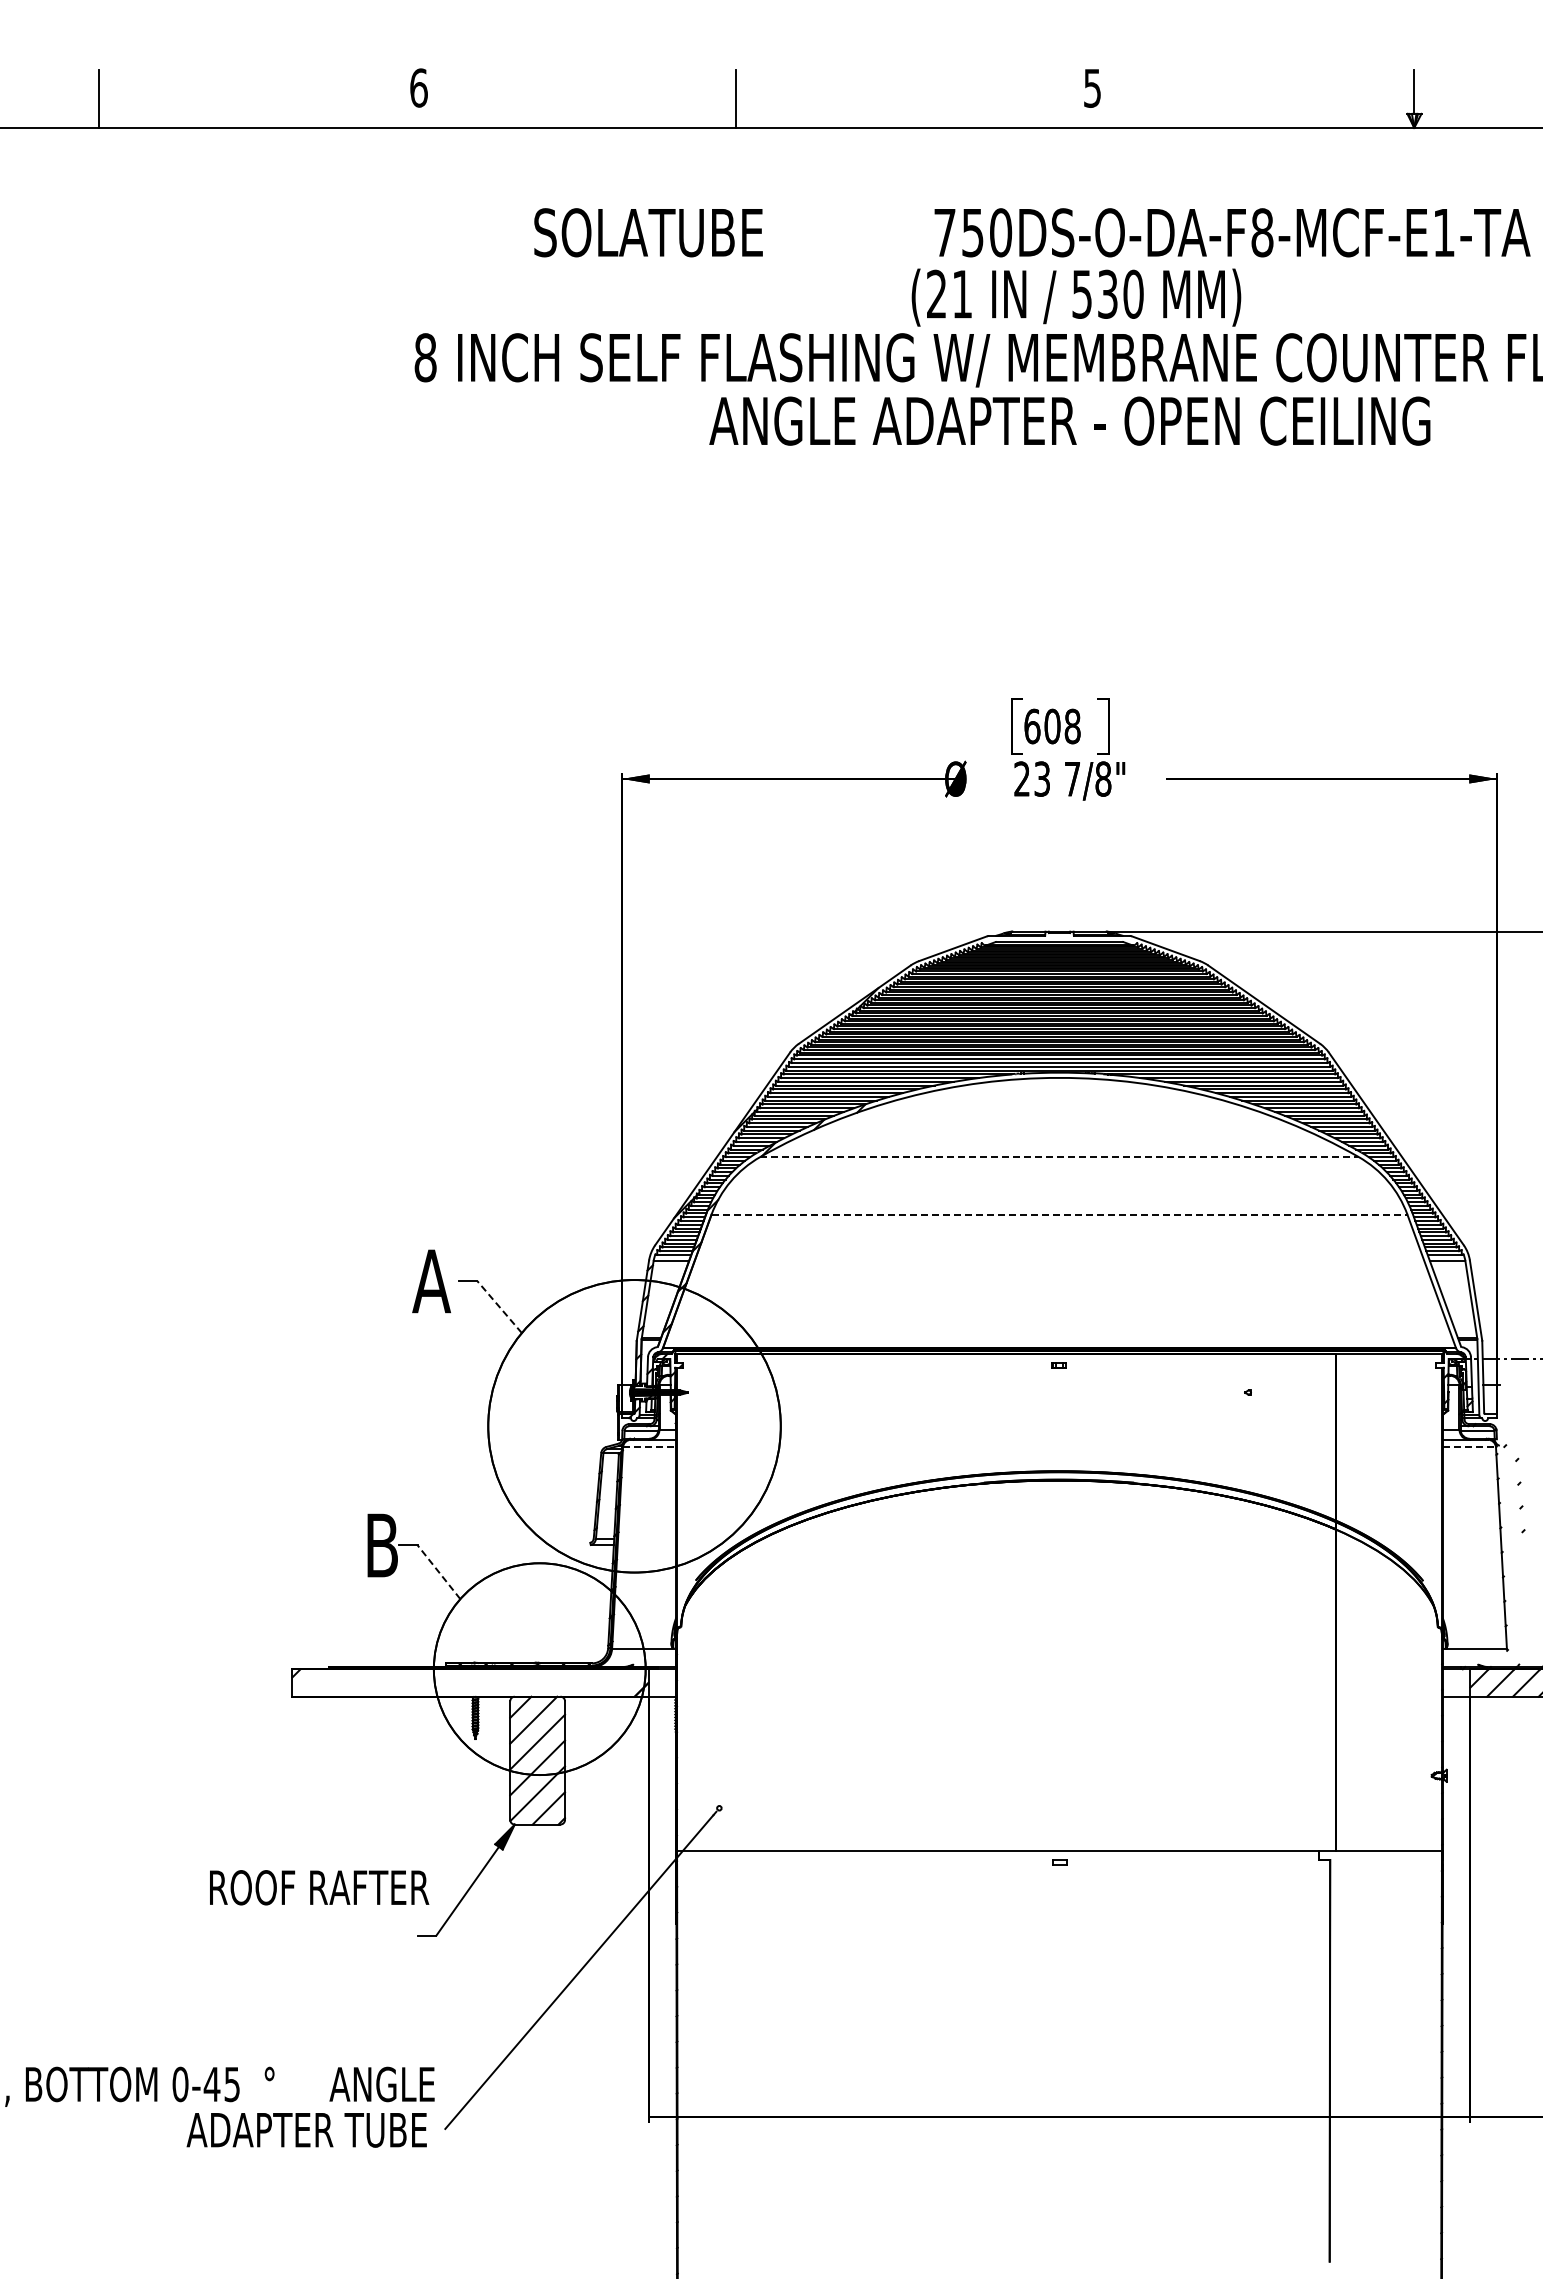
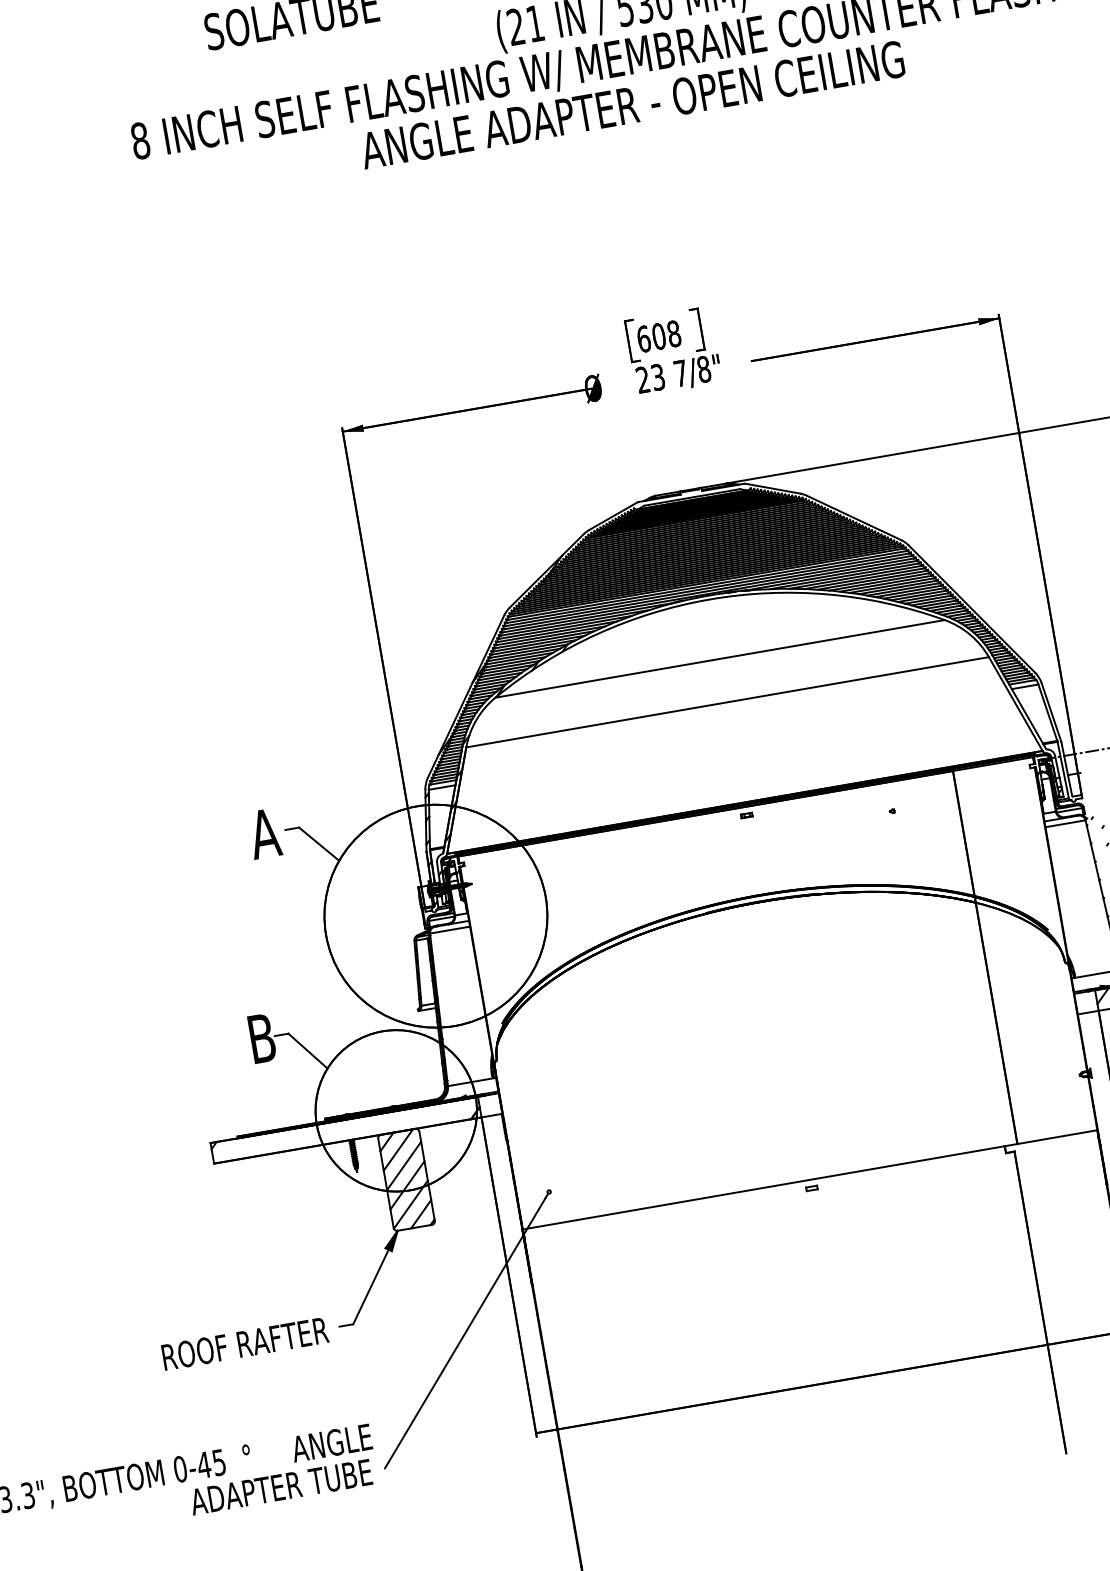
line: (1060, 1157) -> (720, 659), dashed -> solid
line: (1059, 1214) -> (727, 702), dashed -> solid
line: (499, 1306) -> (319, 843), dashed -> solid
line: (649, 1447) -> (449, 930), dashed -> solid
line: (1469, 1447) -> (1065, 823), dashed -> solid
line: (438, 1571) -> (307, 1050), dashed -> solid
text: (319, 1887) -> (245, 1343), moved

